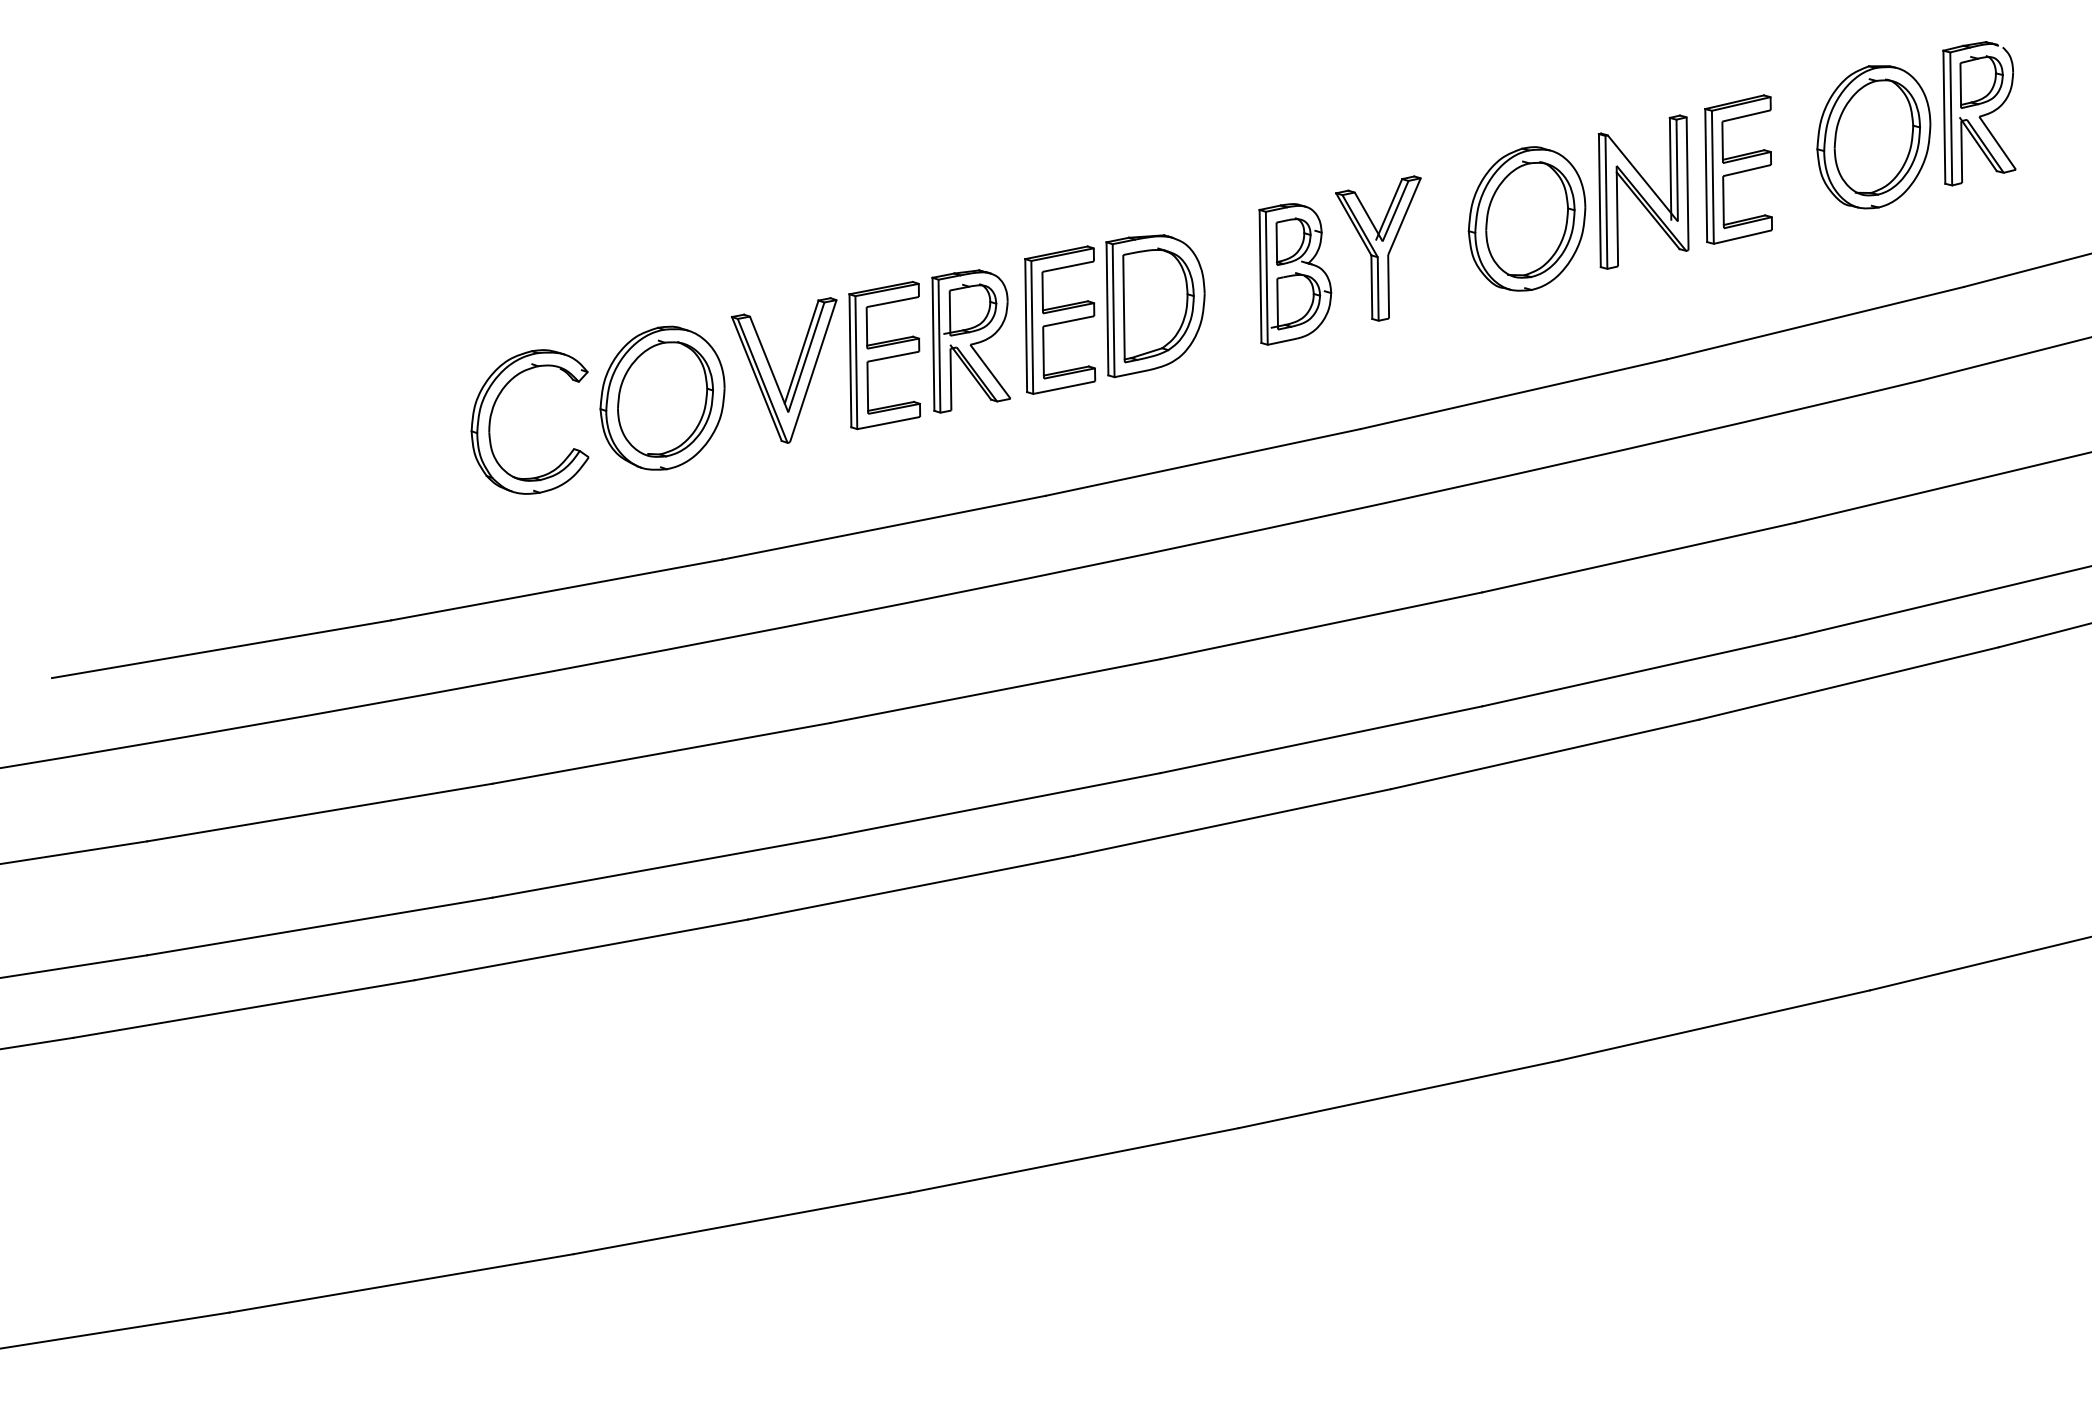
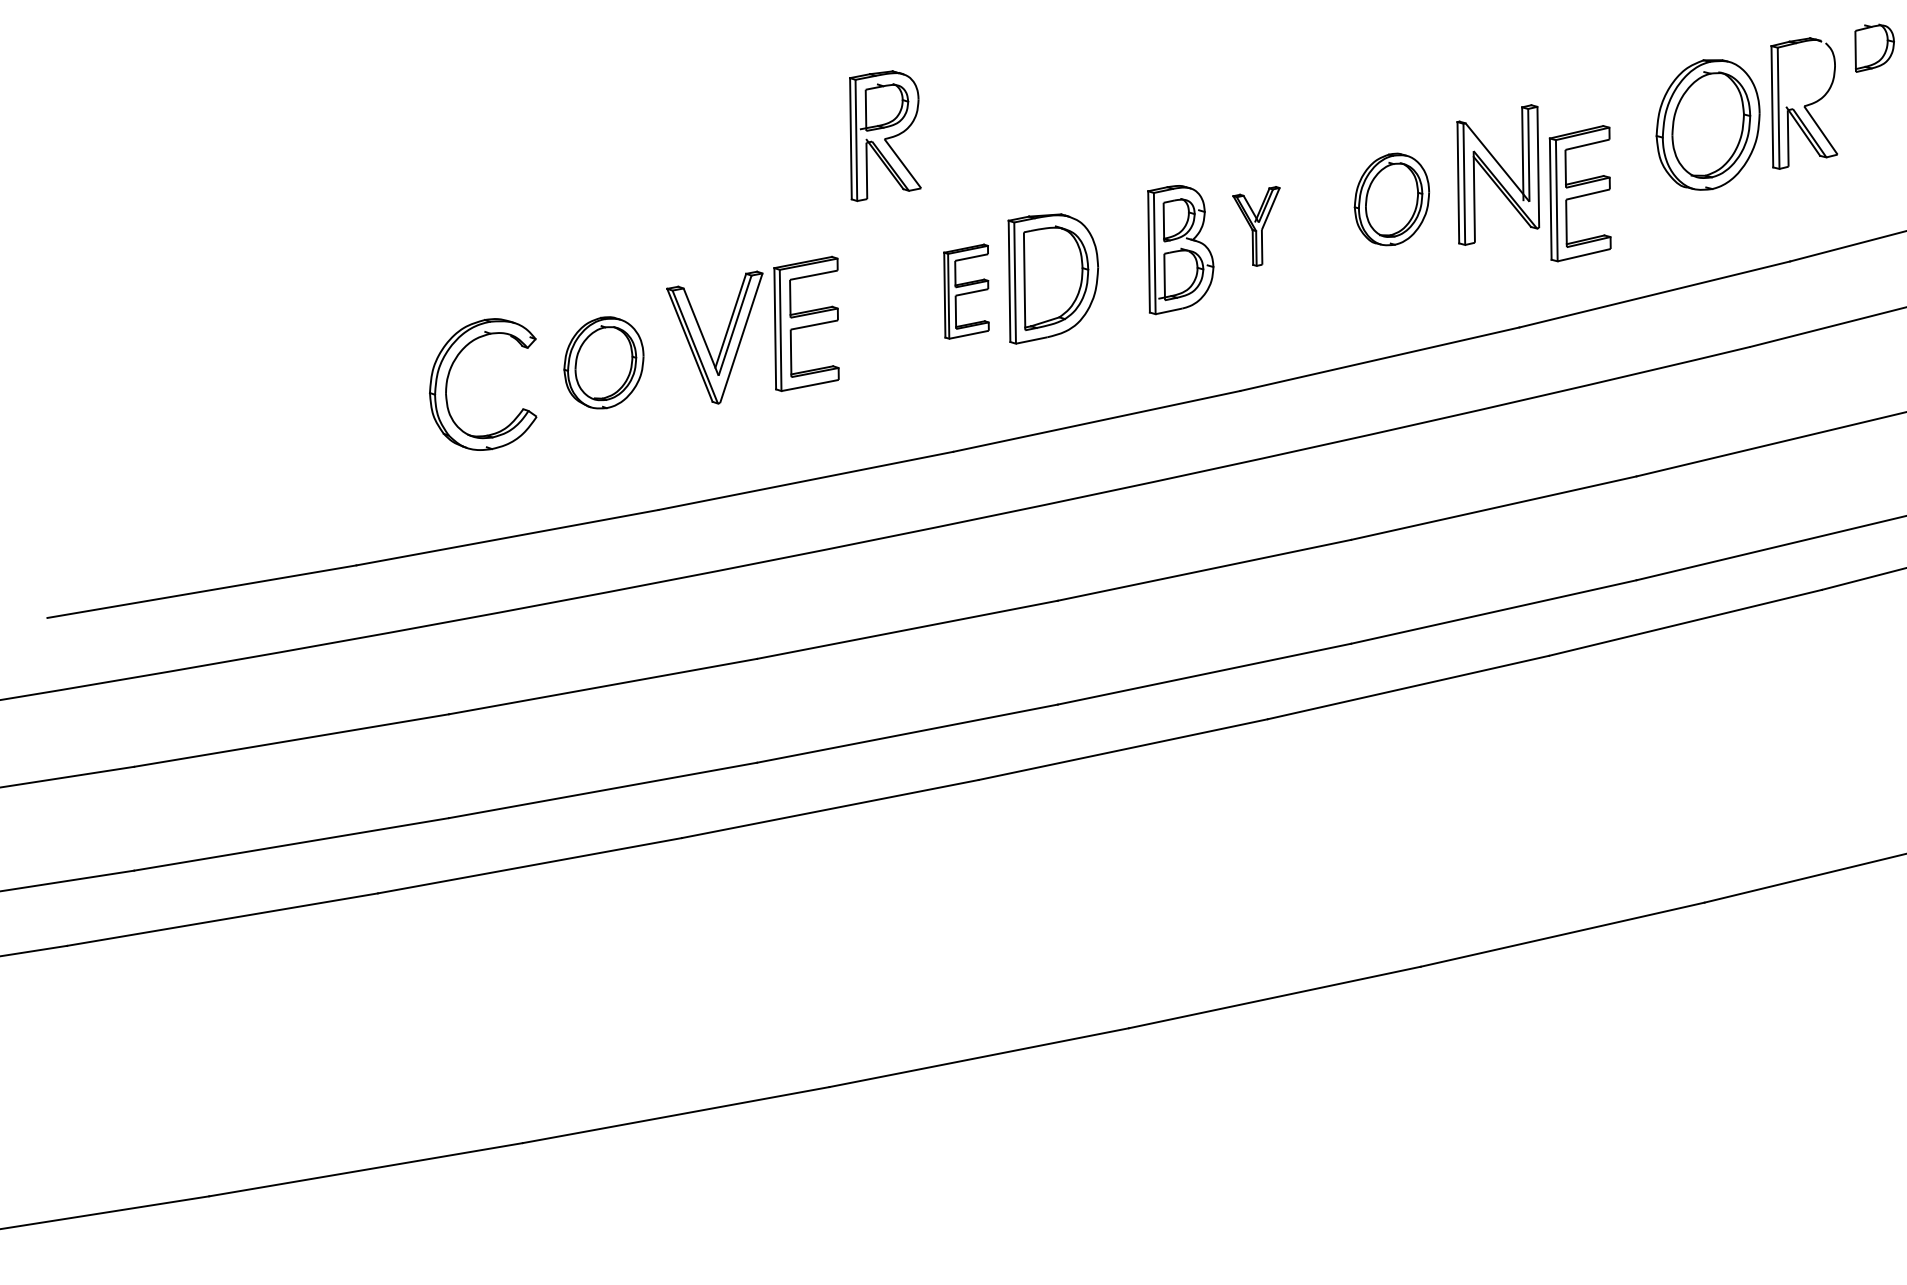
part: (1981, 81) -> (1874, 47), moved
part: (1738, 169) -> (1580, 193), moved
part: (1526, 218) -> (1391, 199), size x0.7
part: (1378, 248) -> (1256, 226), size x0.6
part: (1060, 319) -> (966, 291), size x0.7
part: (971, 341) -> (885, 136), moved
part: (662, 397) -> (603, 362), size x0.7

